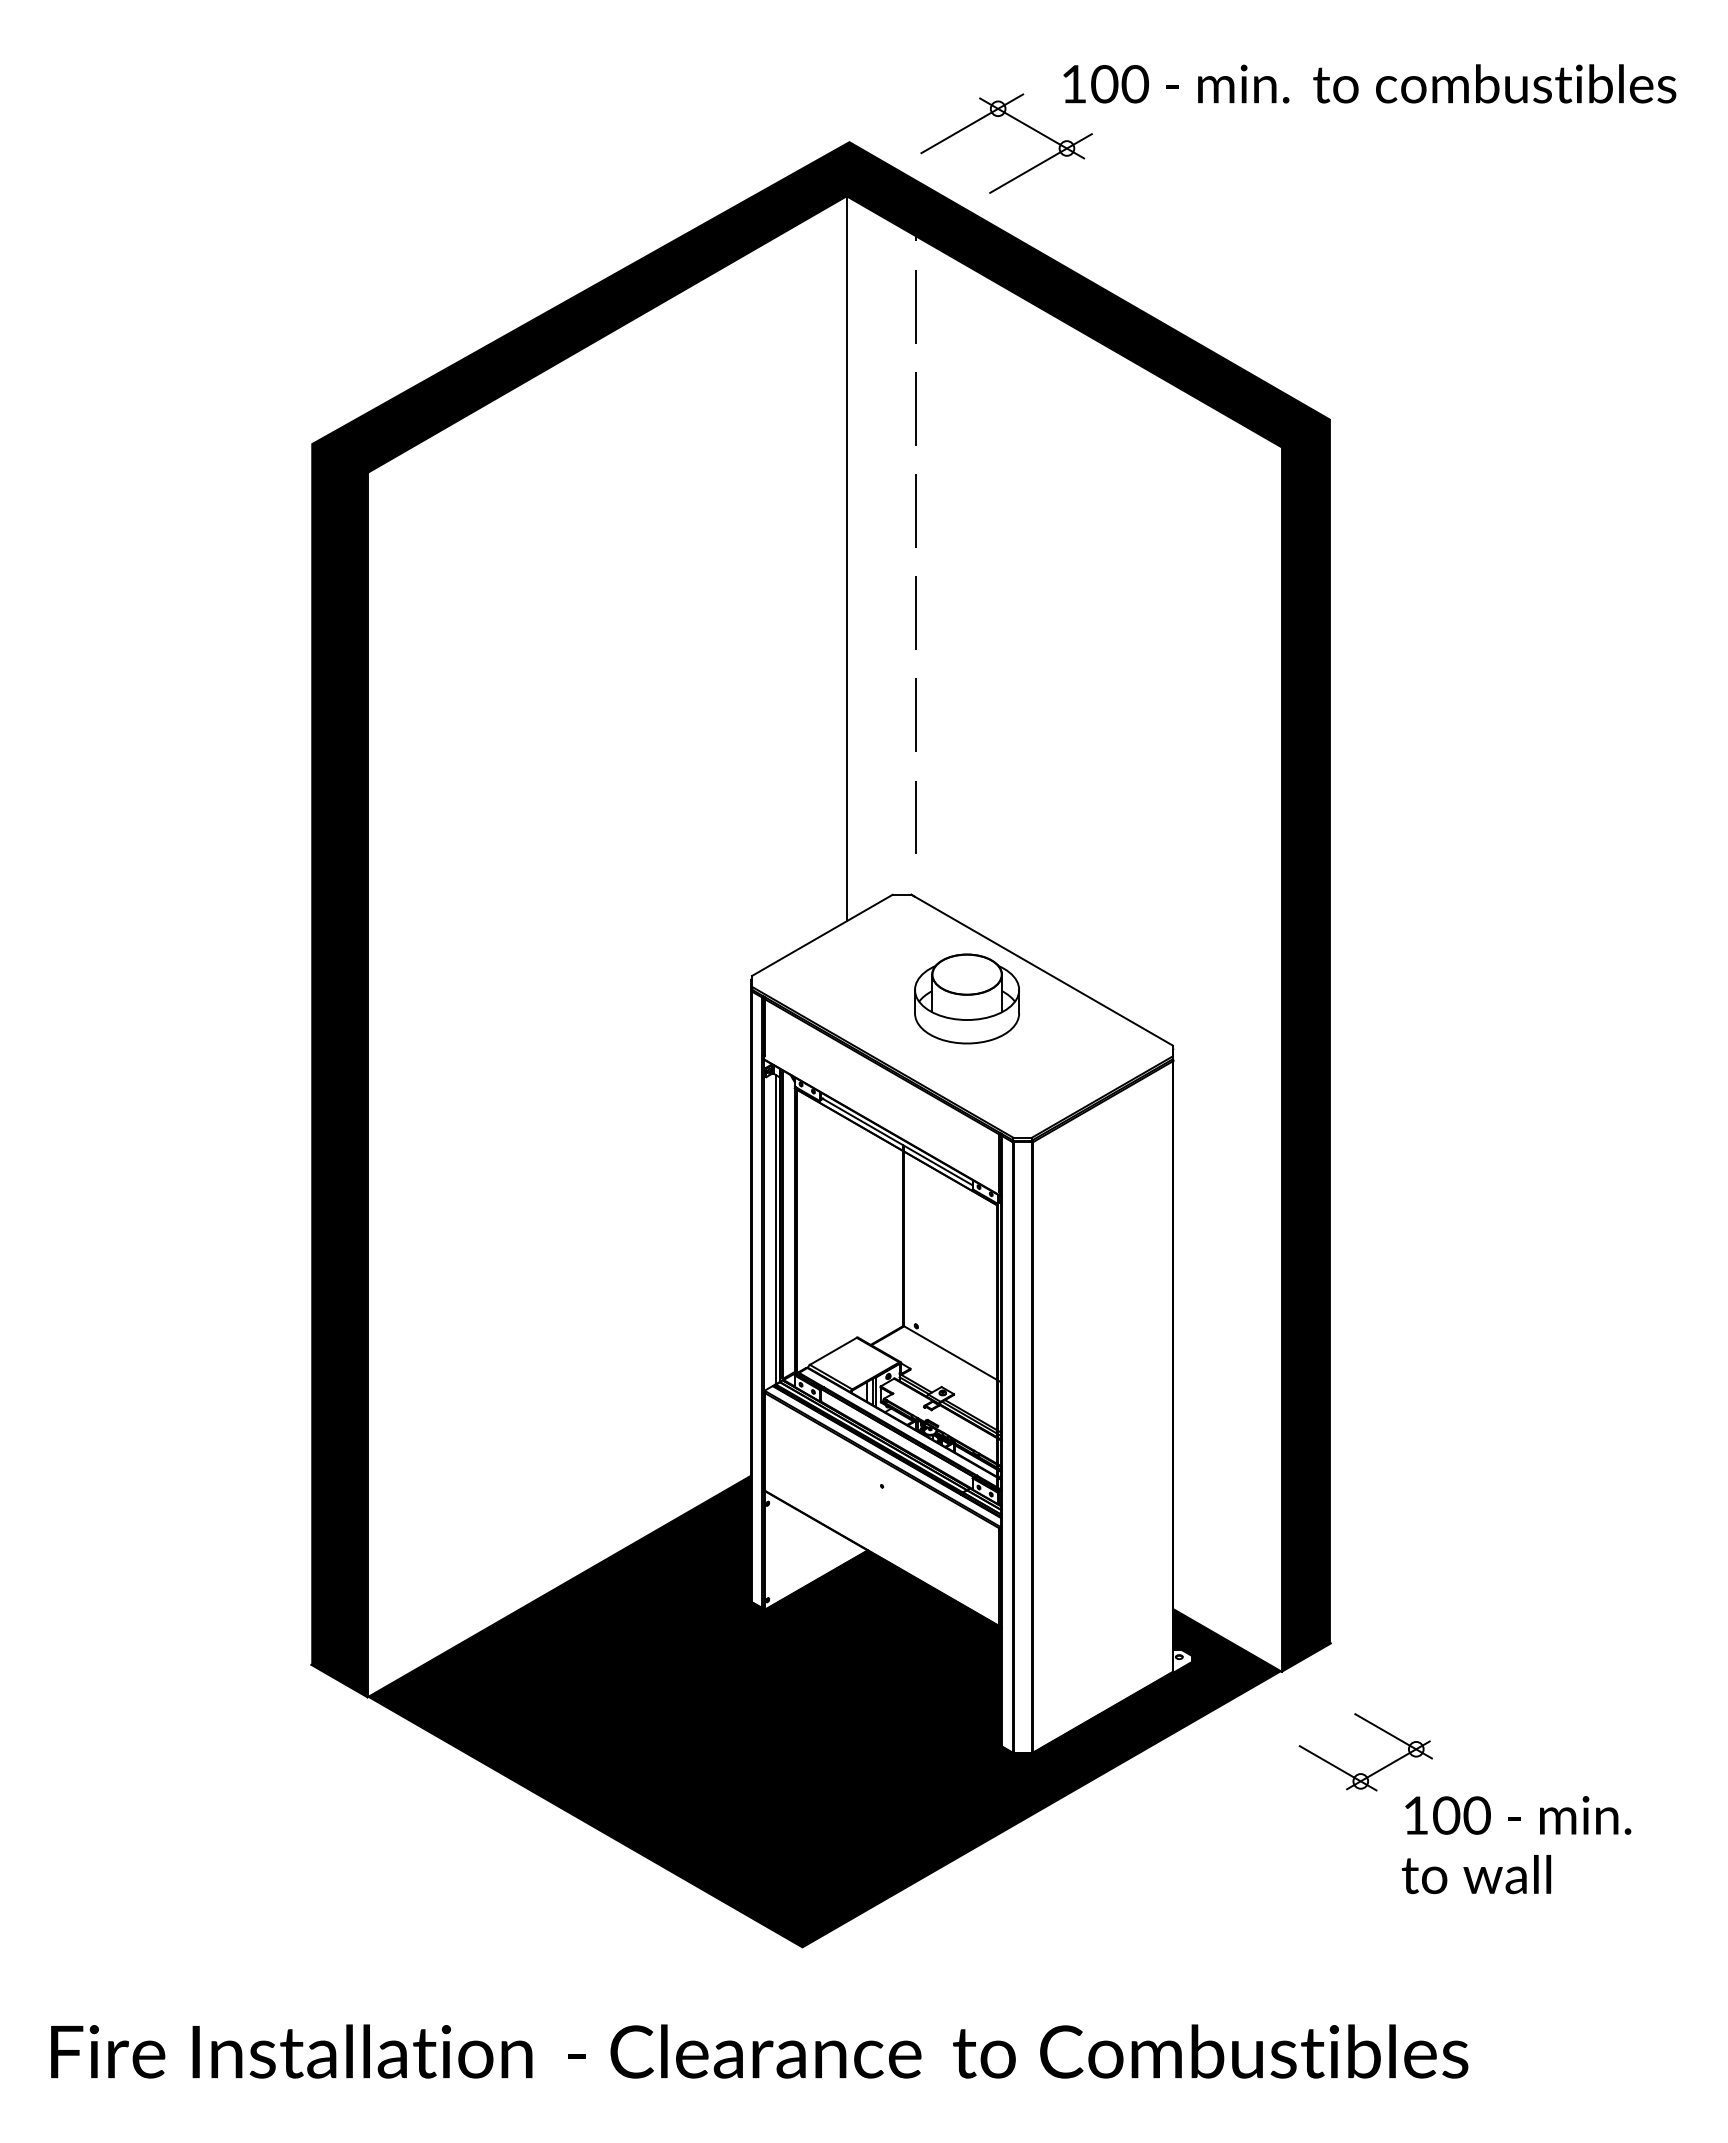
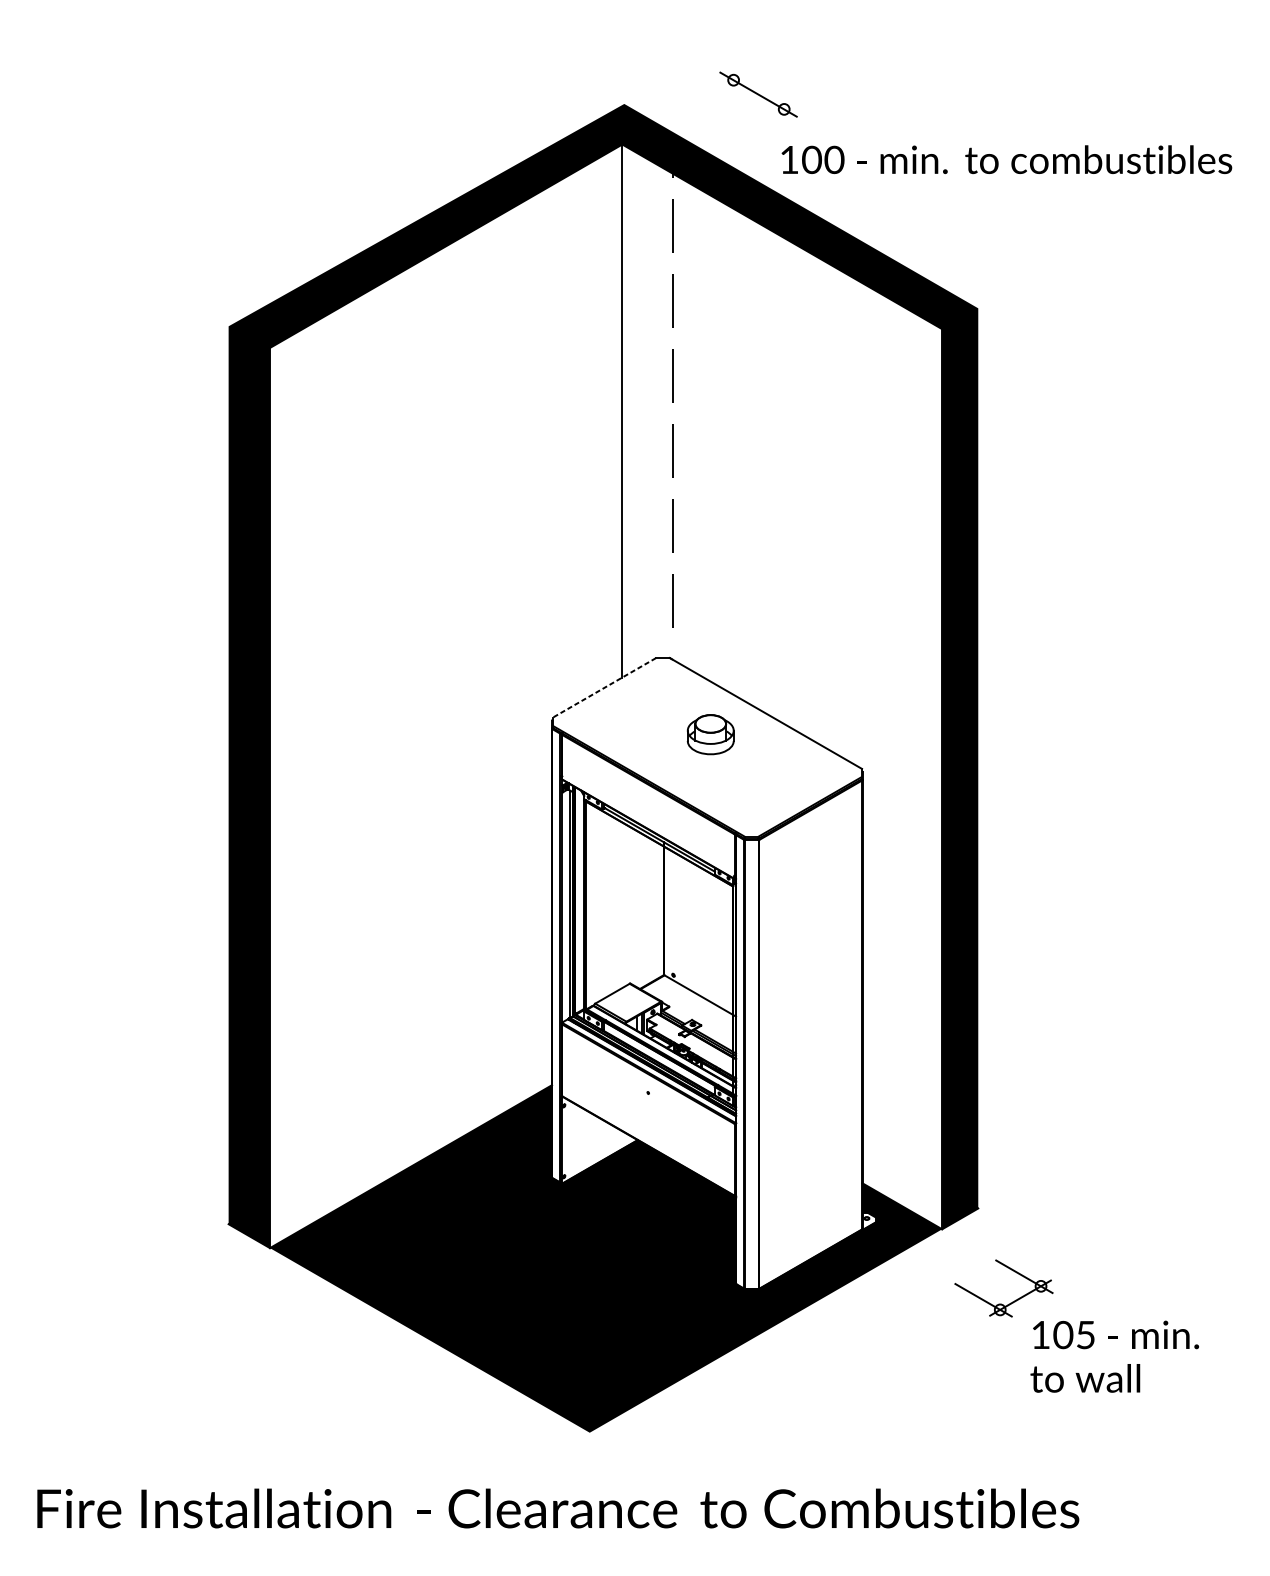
text: (1369, 83) -> (1006, 159), moved
line: (972, 123) -> (714, 91), removed
line: (1040, 163) -> (764, 120), removed
line: (821, 935) -> (603, 688), solid -> dashed
part: (966, 998) -> (710, 734), size x0.6
text: (1476, 1815) -> (1085, 1334), 100 -> 105

